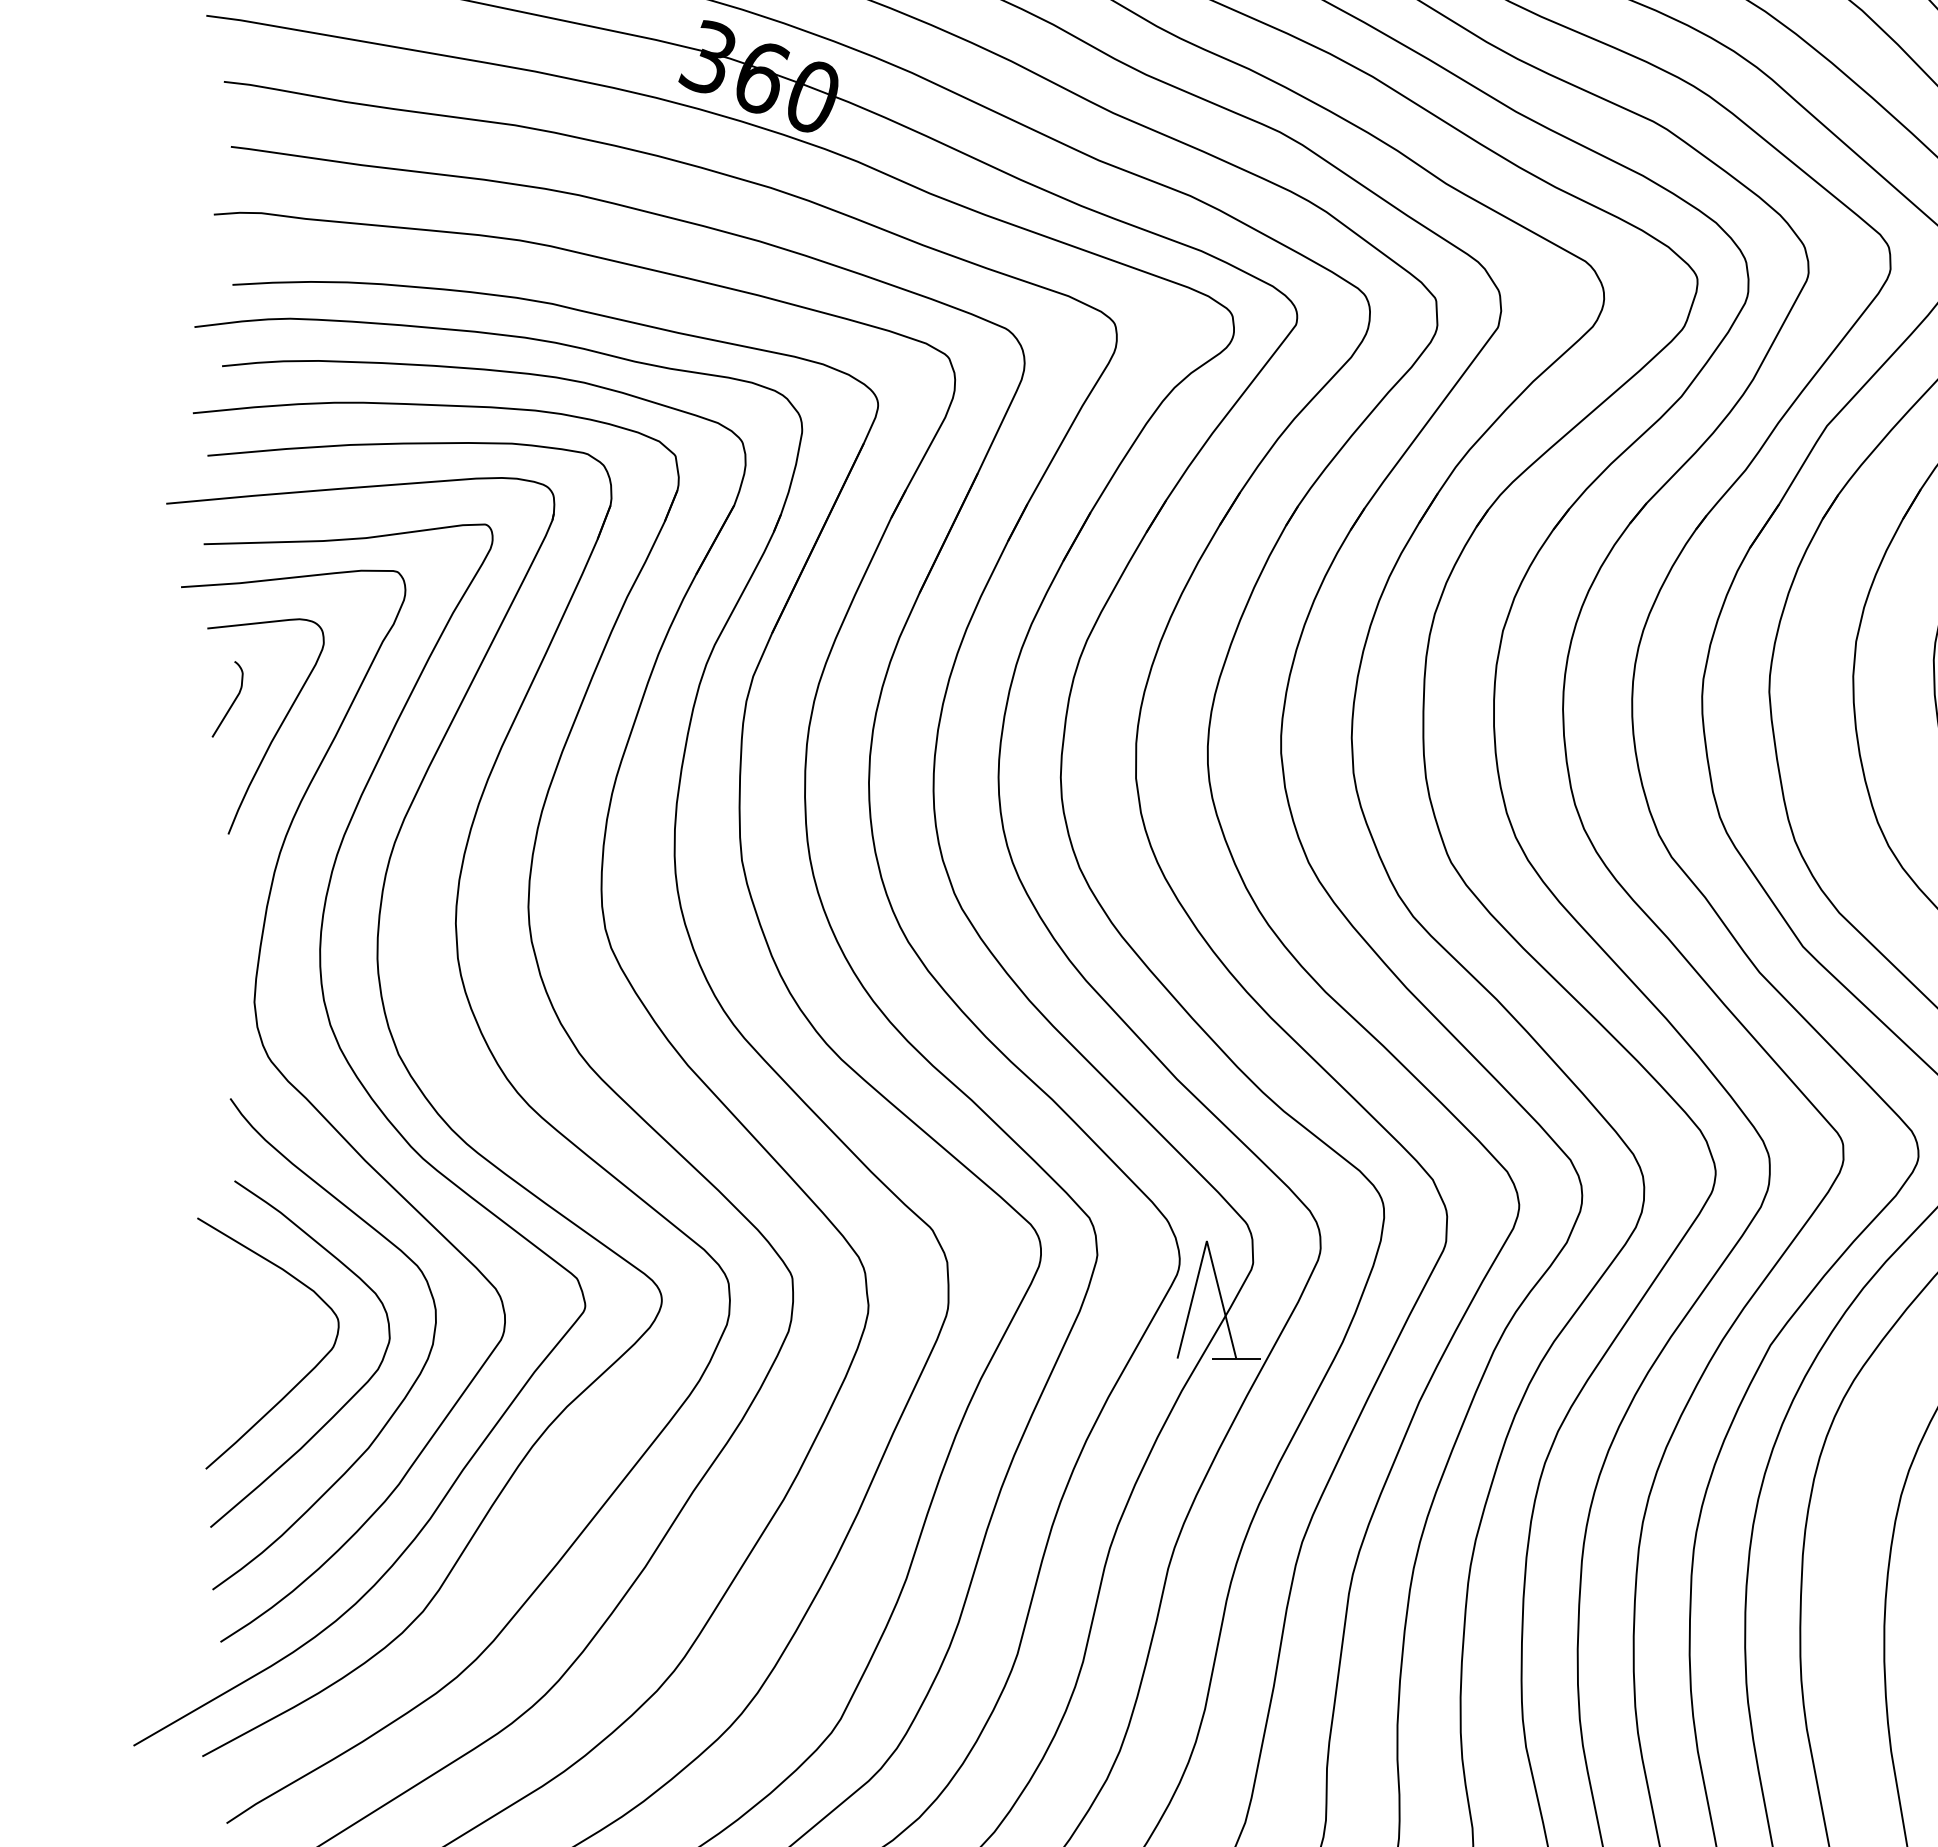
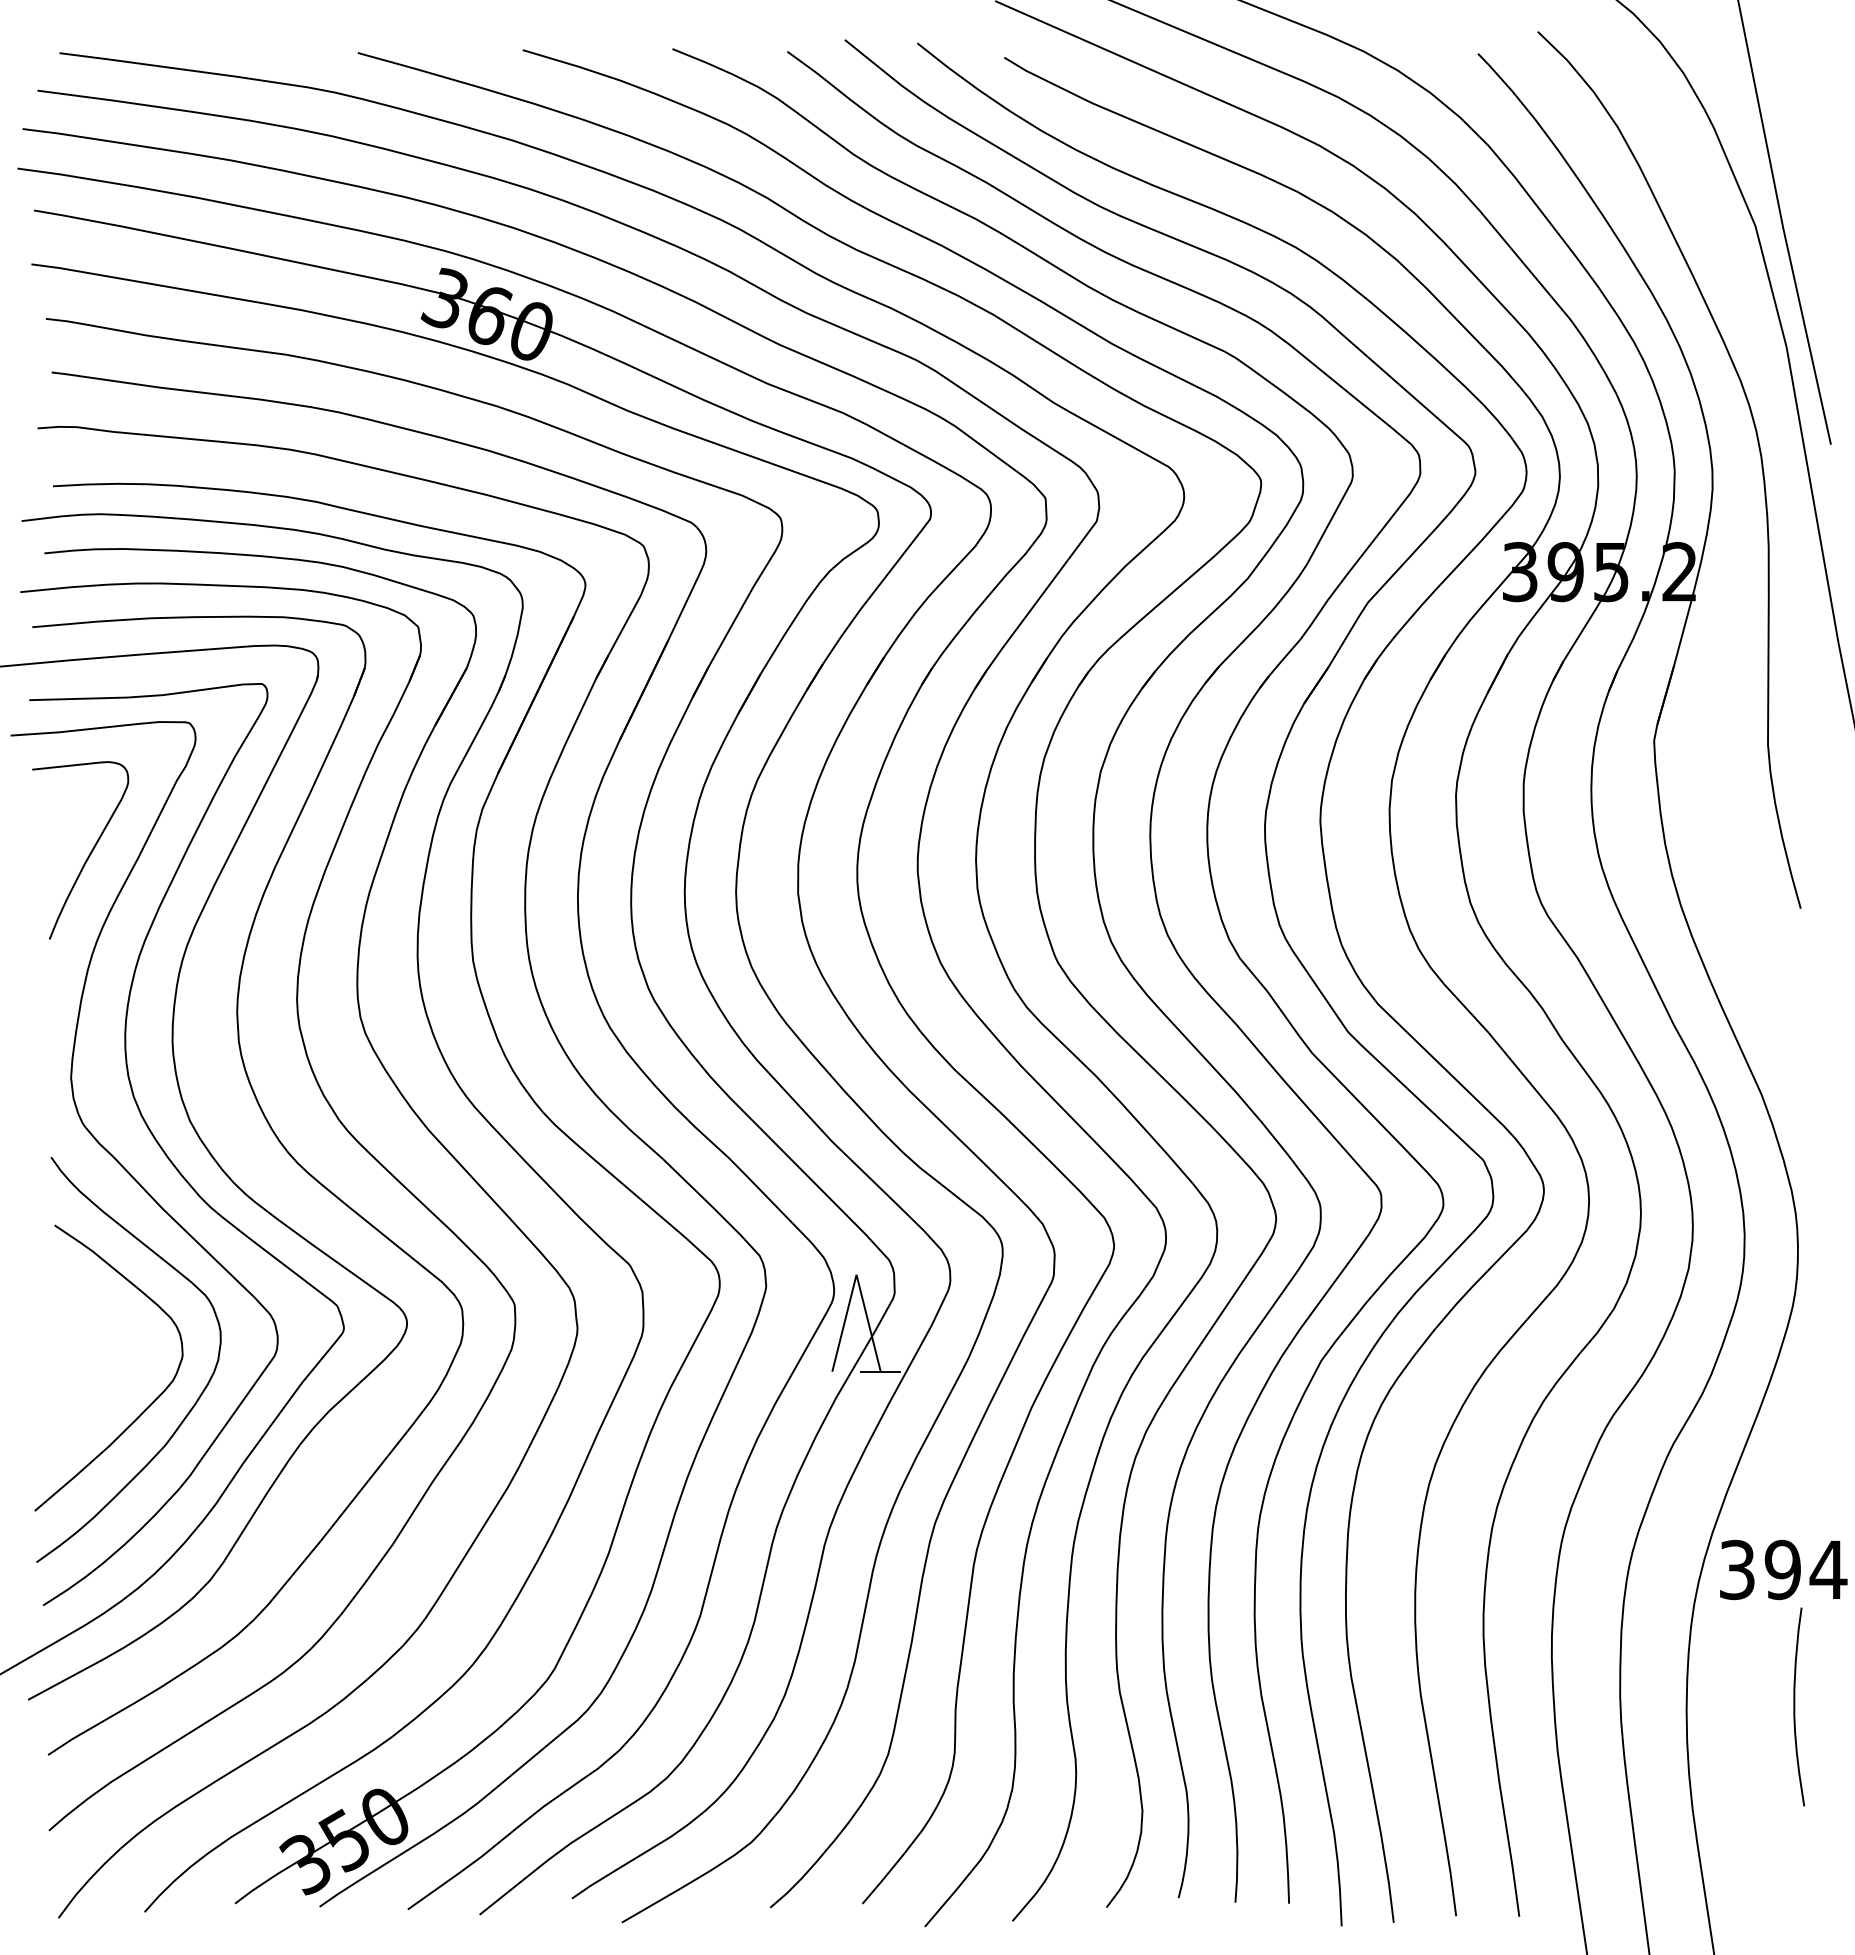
curve: (233, 701) -> (53, 829), removed
curve: (302, 1377) -> (110, 1387), removed

